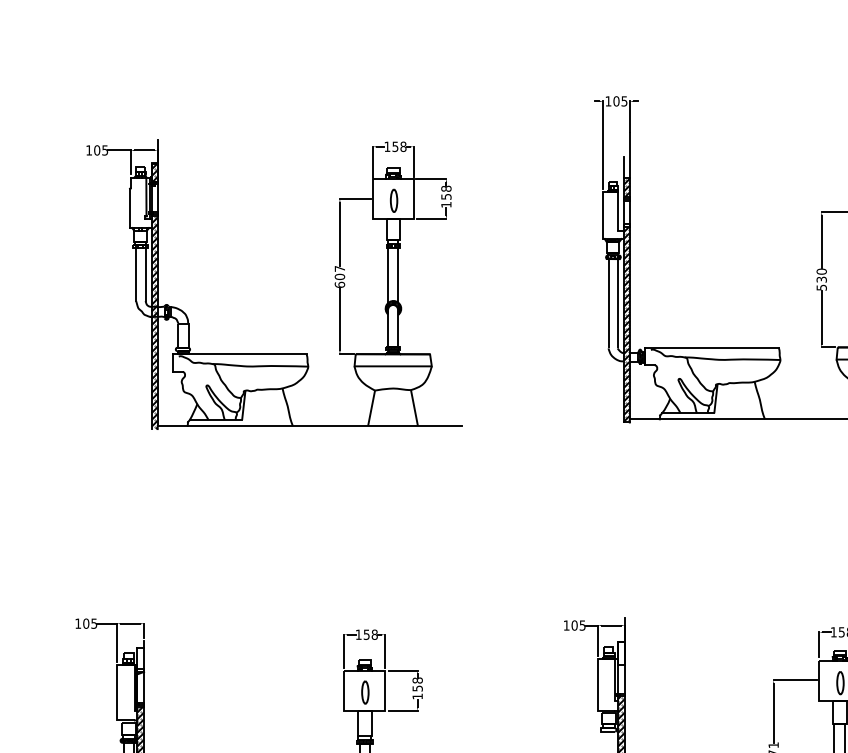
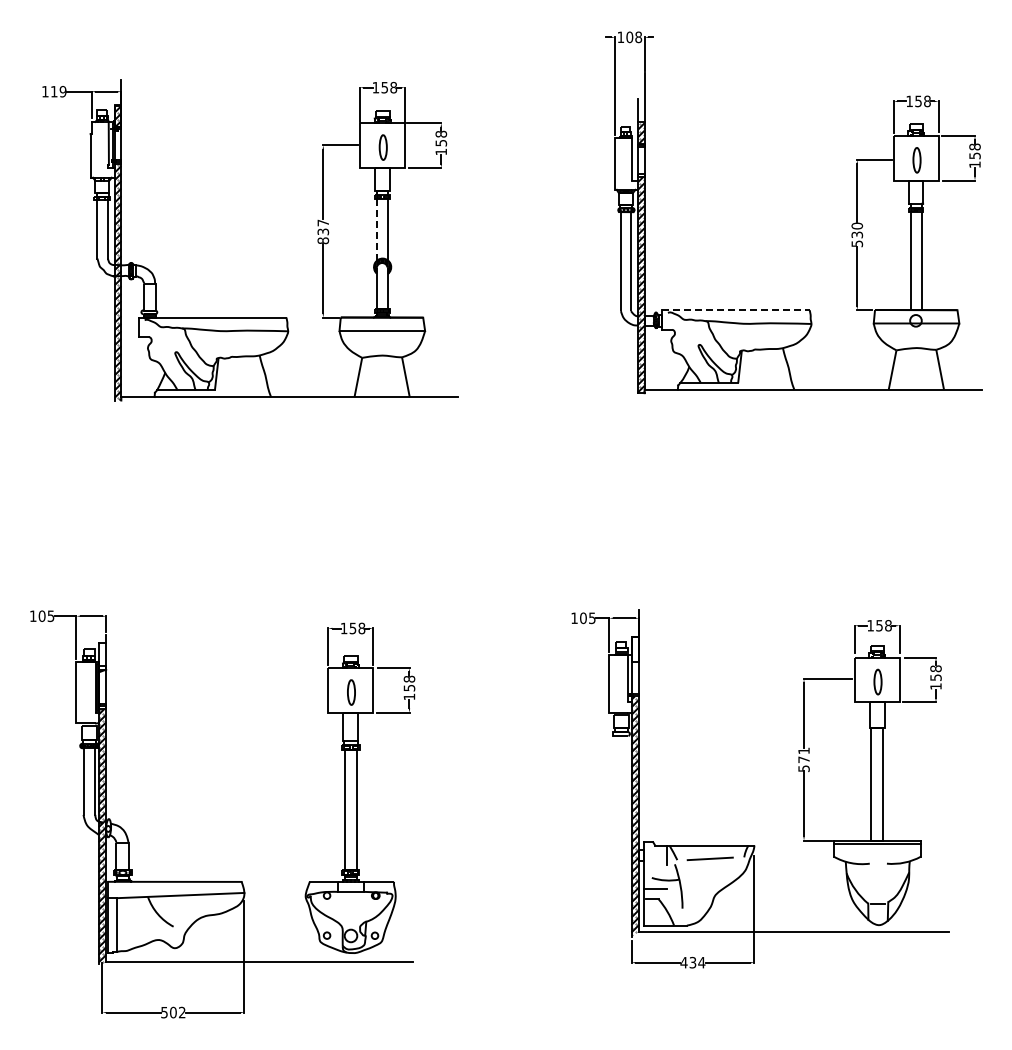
text: (624, 101) -> (638, 37), 105 -> 108
text: (101, 150) -> (58, 91), 105 -> 119
line: (387, 275) -> (376, 230), solid -> dashed
text: (340, 281) -> (323, 236), 607 -> 837
line: (711, 347) -> (735, 310), solid -> dashed

